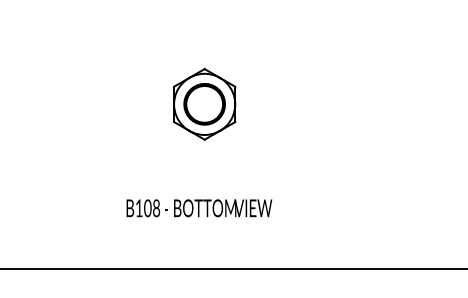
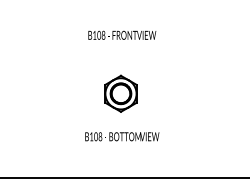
text: (199, 207) -> (122, 136), moved

